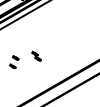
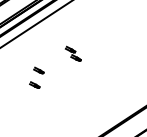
part: (36, 55) -> (73, 52), moved
part: (14, 62) -> (37, 78), moved

